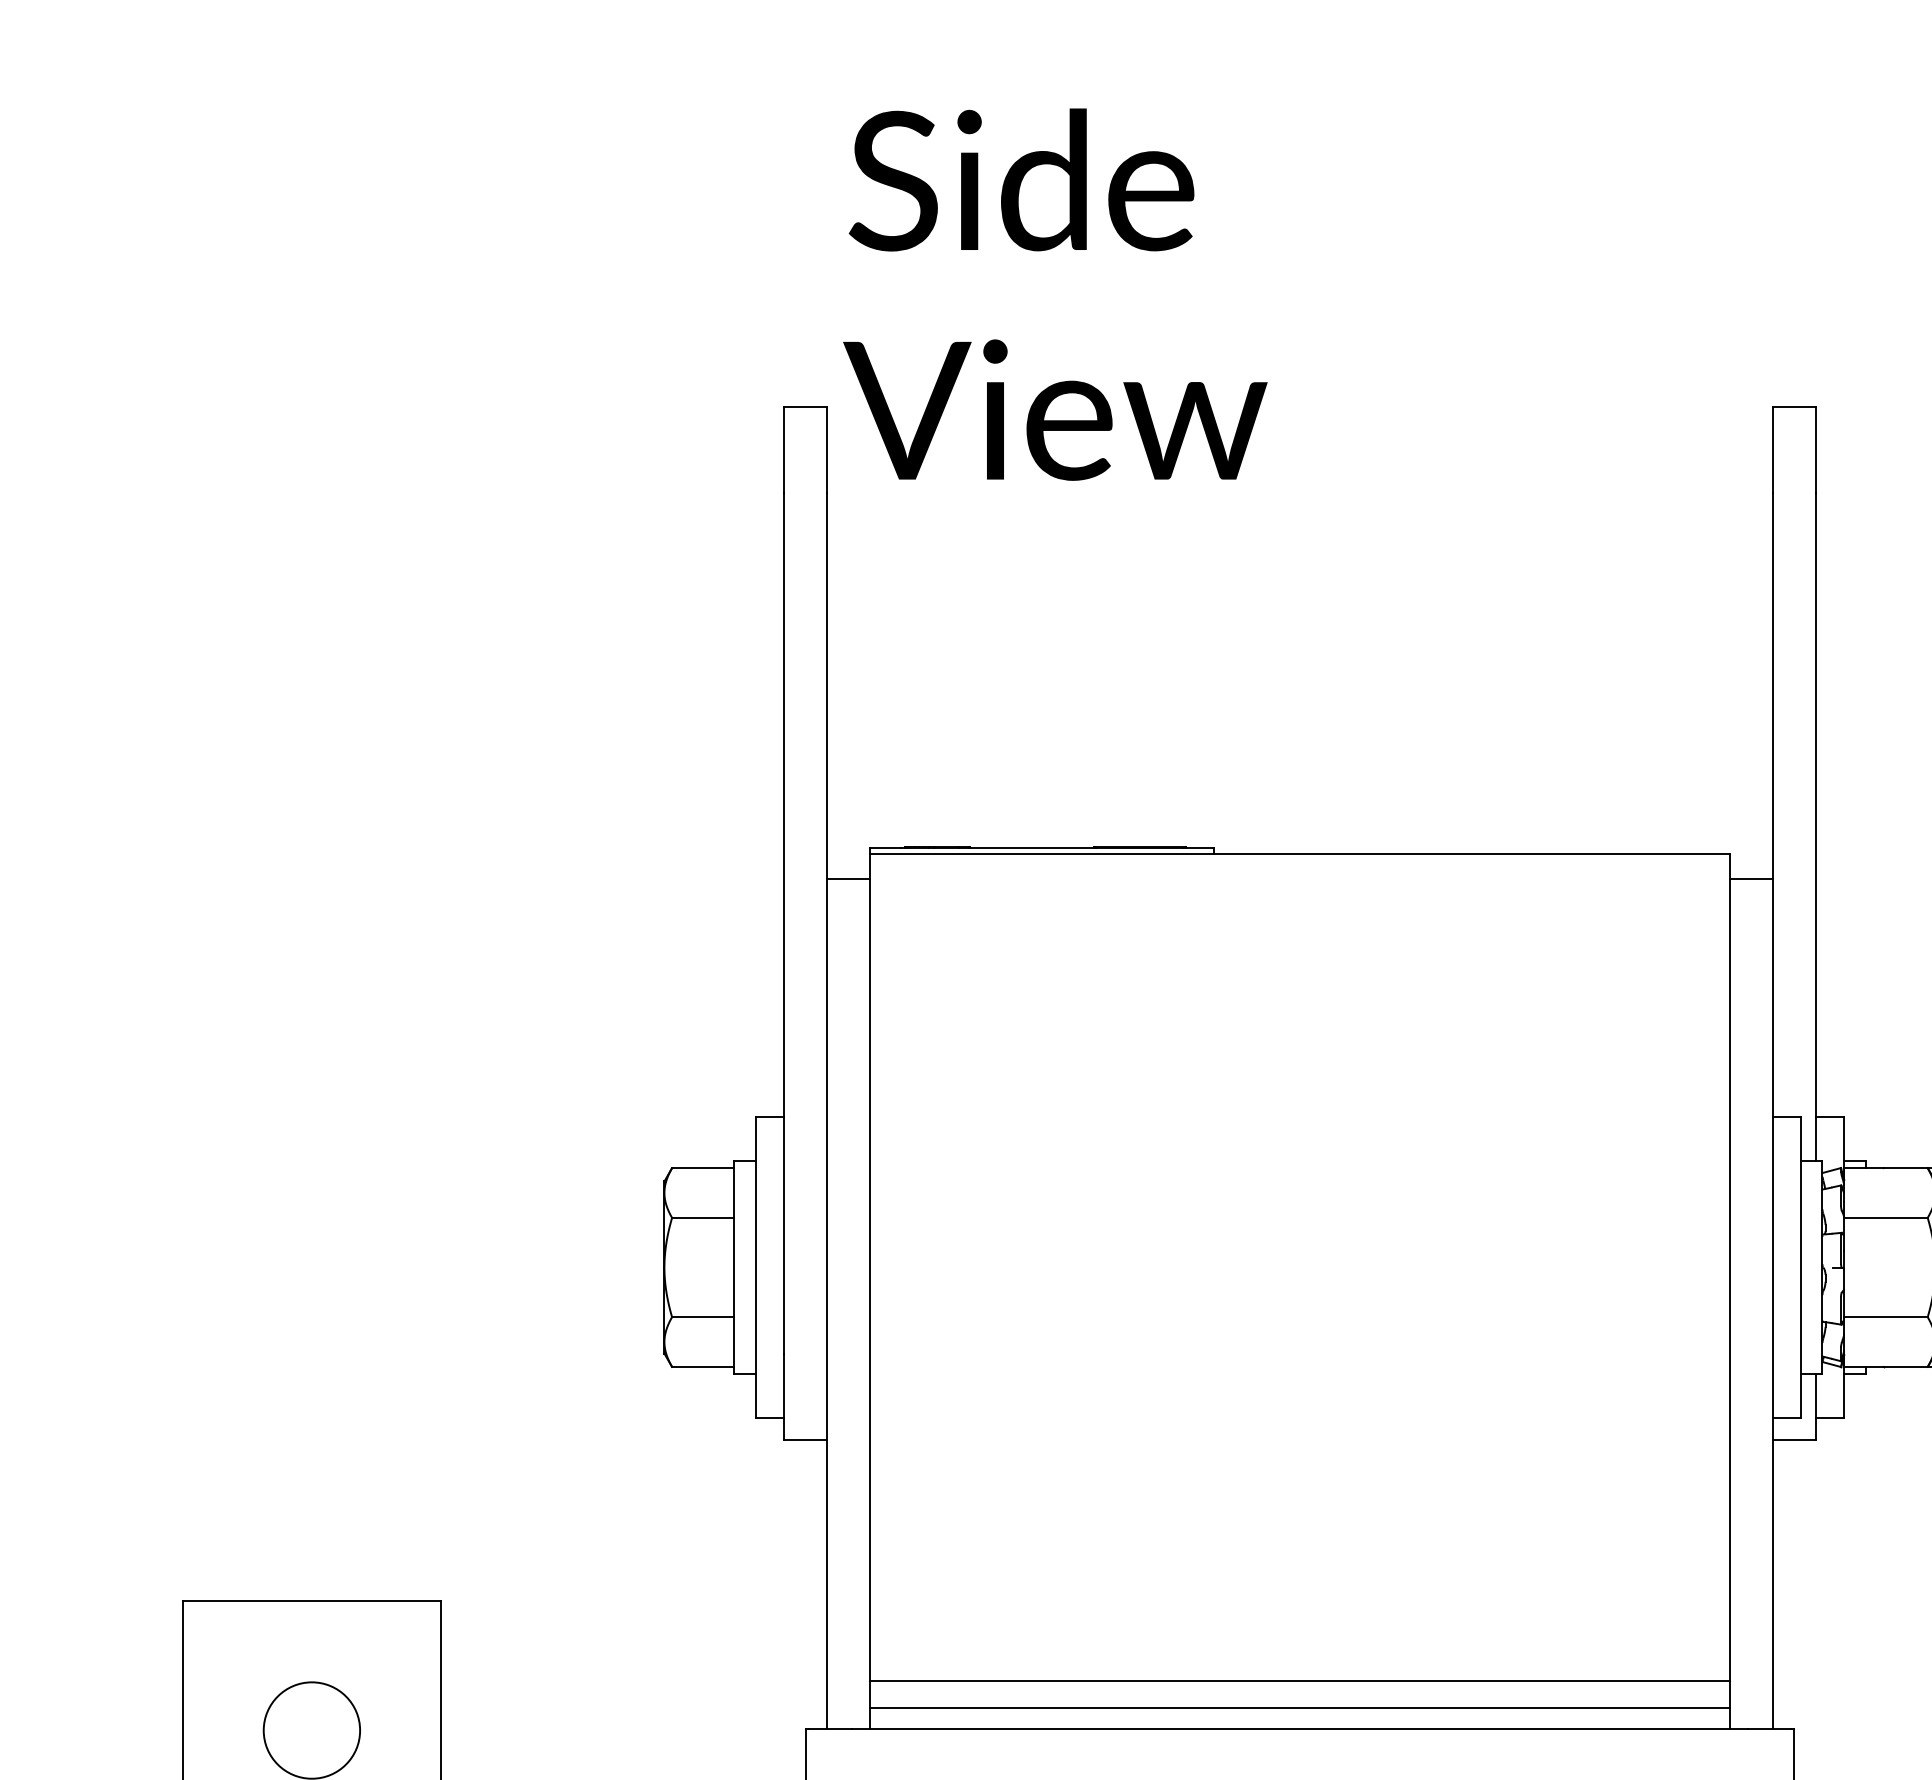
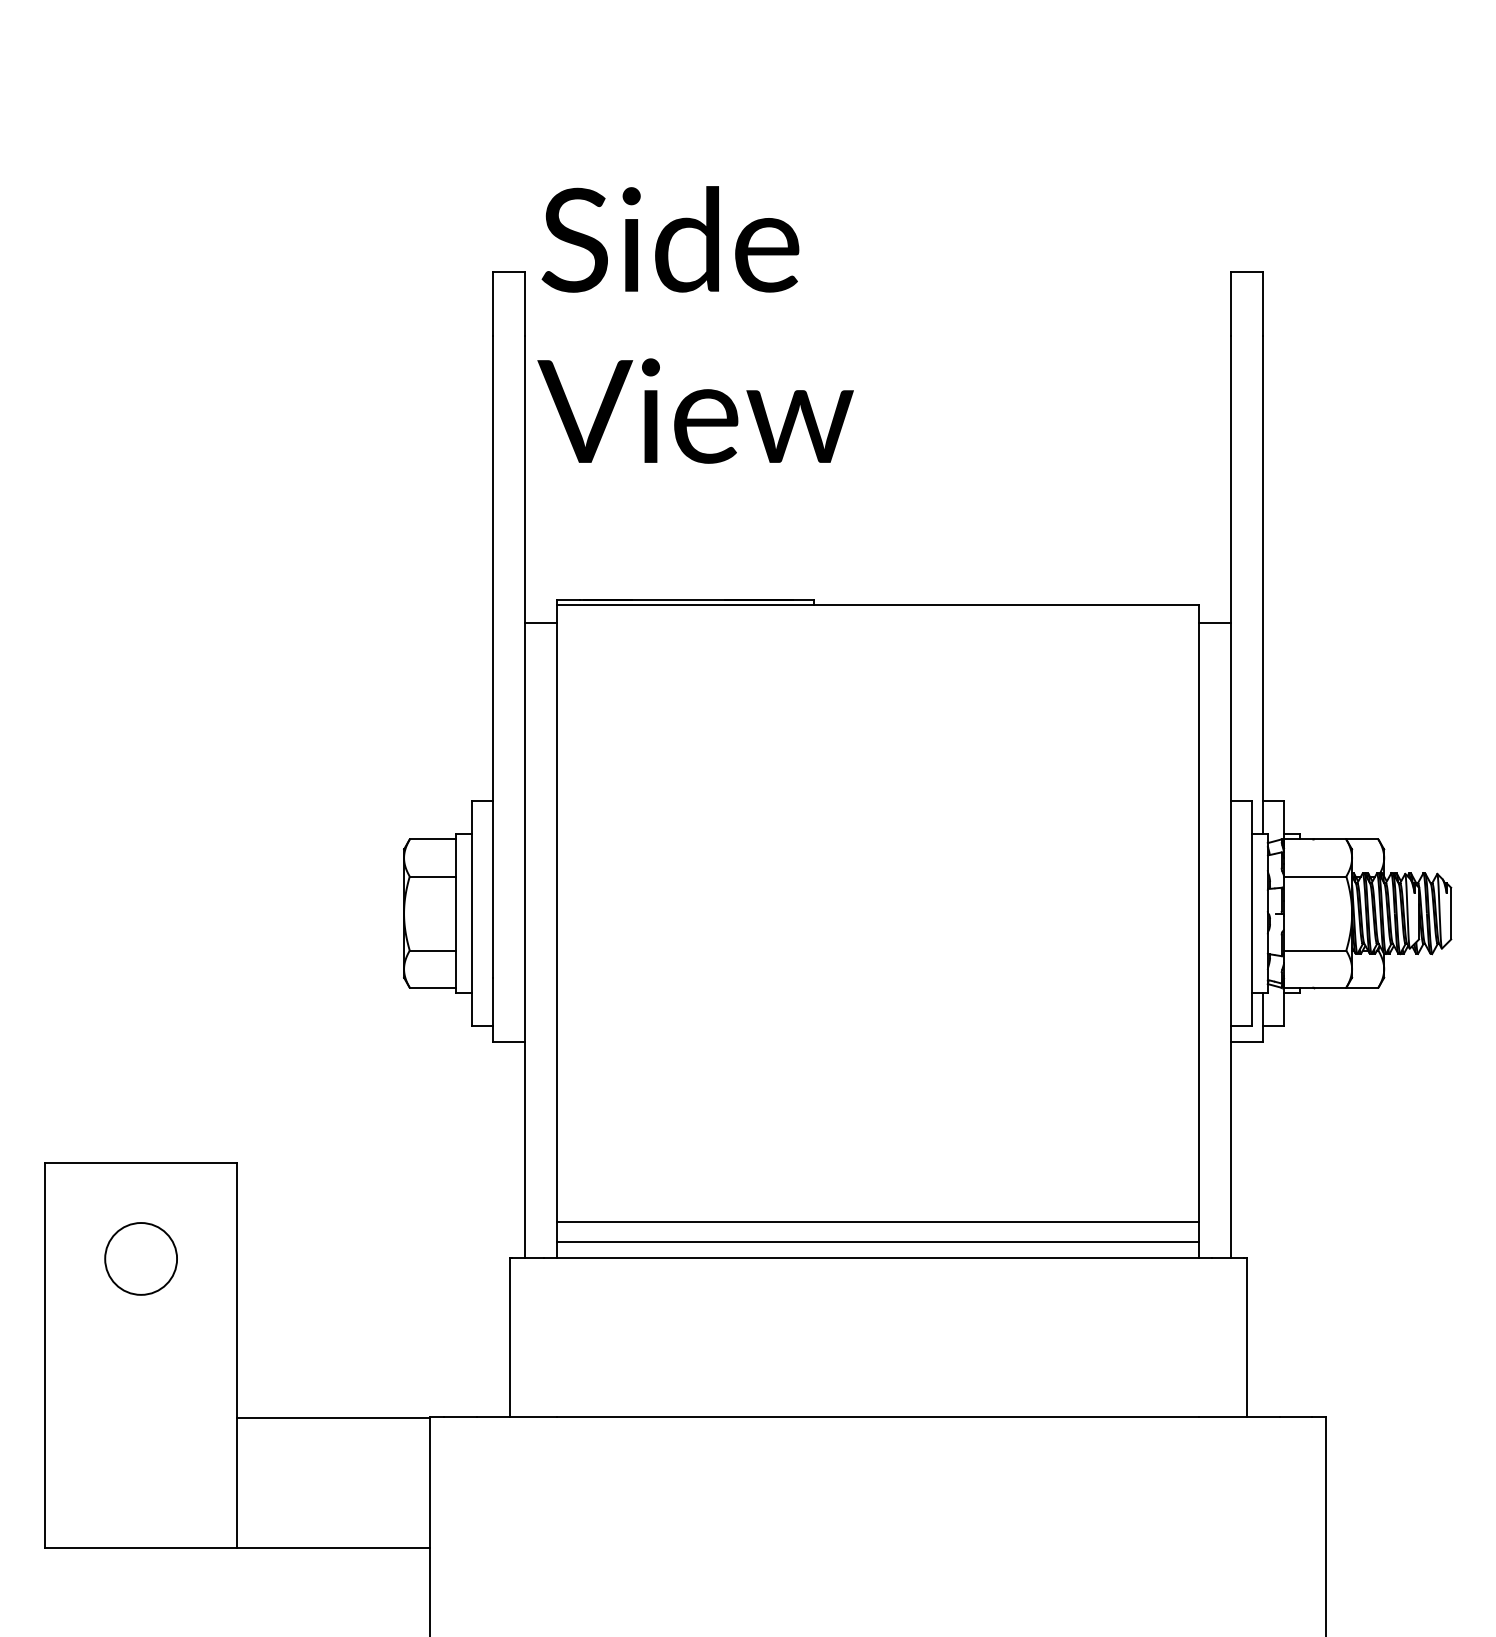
text: (1055, 294) -> (695, 324), moved

